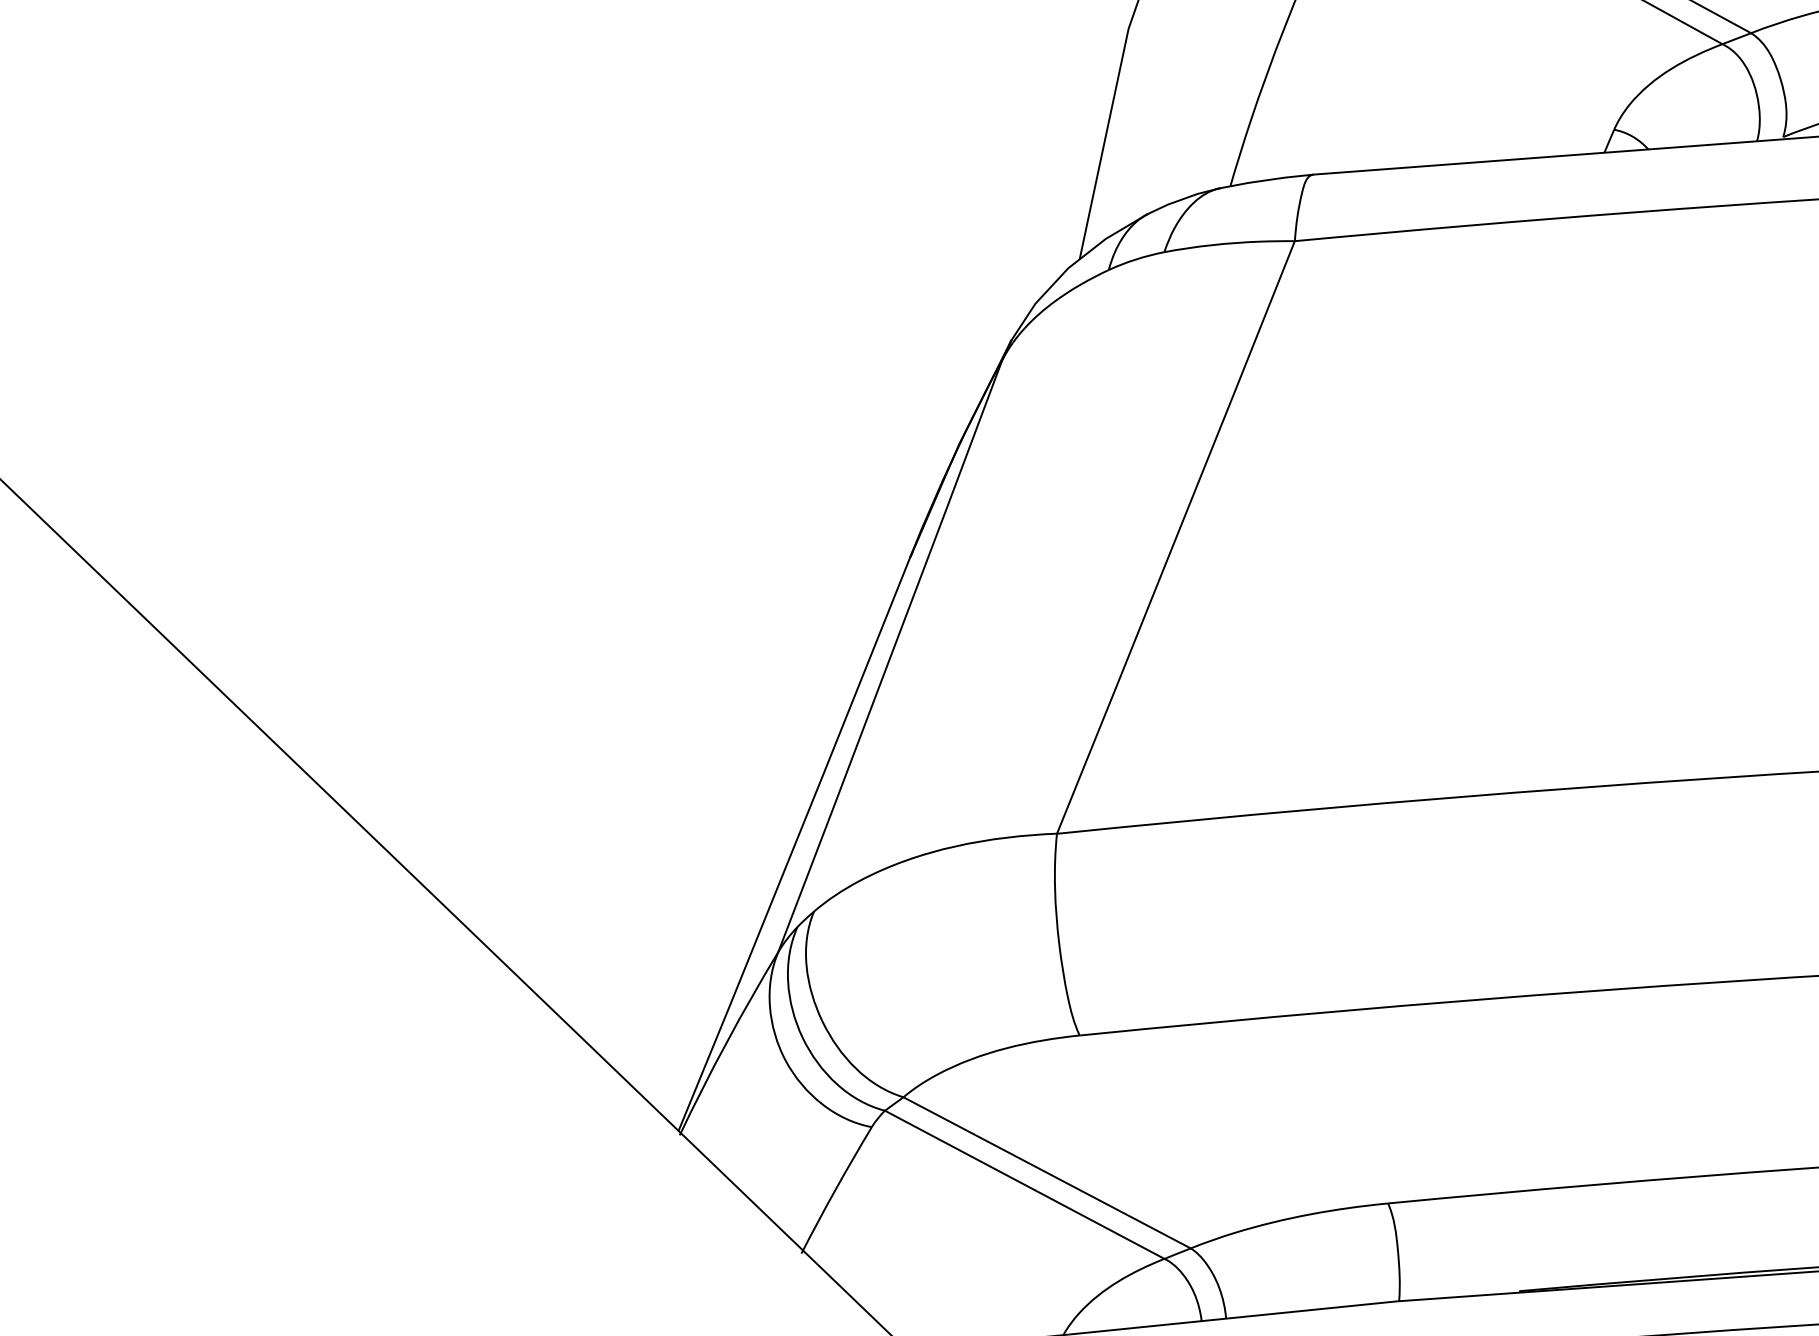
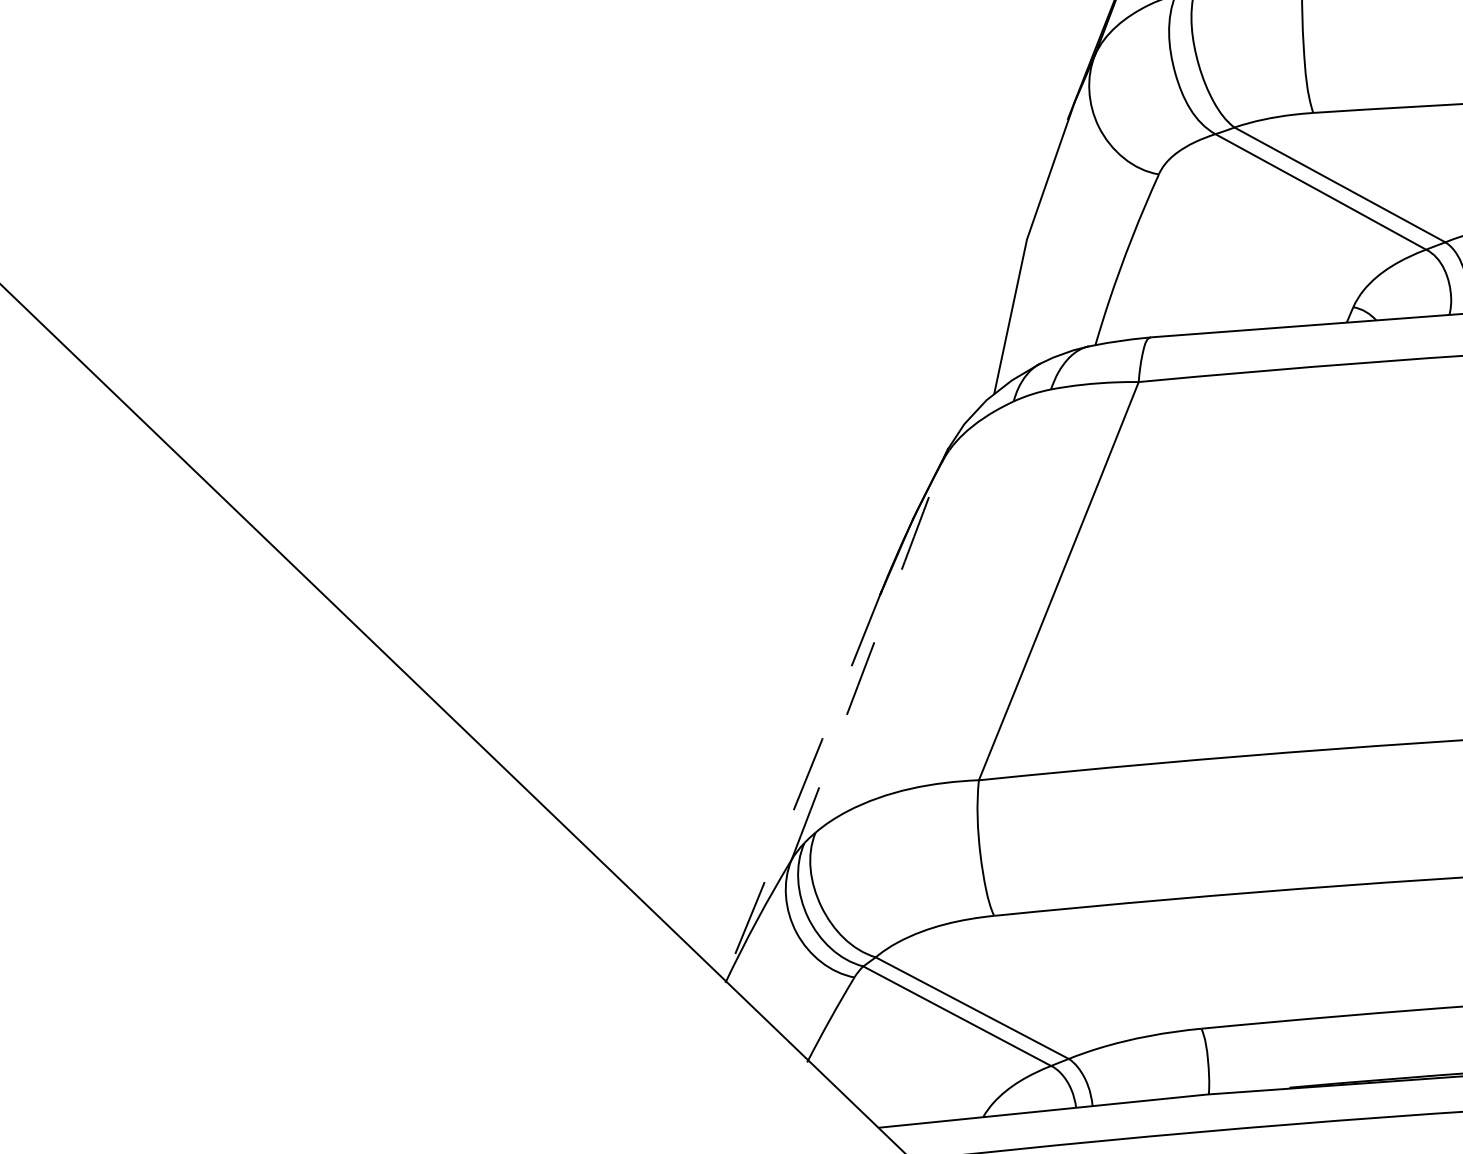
arc: (891, 657) -> (867, 661), solid -> dashed
line: (794, 844) -> (802, 787), solid -> dashed

